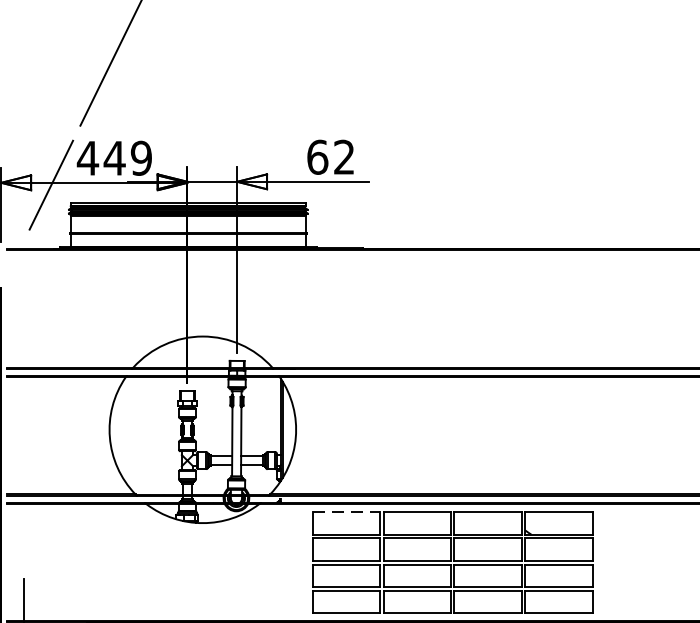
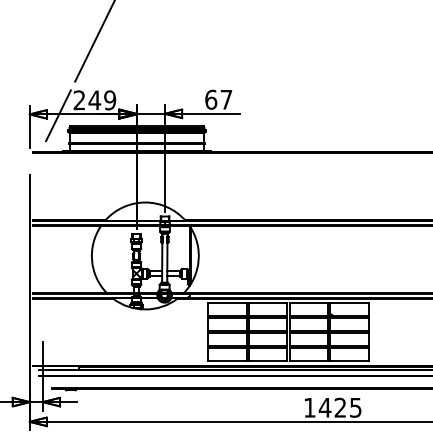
text: (344, 156) -> (226, 99), 62 -> 67
text: (87, 158) -> (79, 100), 449 -> 249
line: (347, 512) -> (228, 303), dashed -> solid

